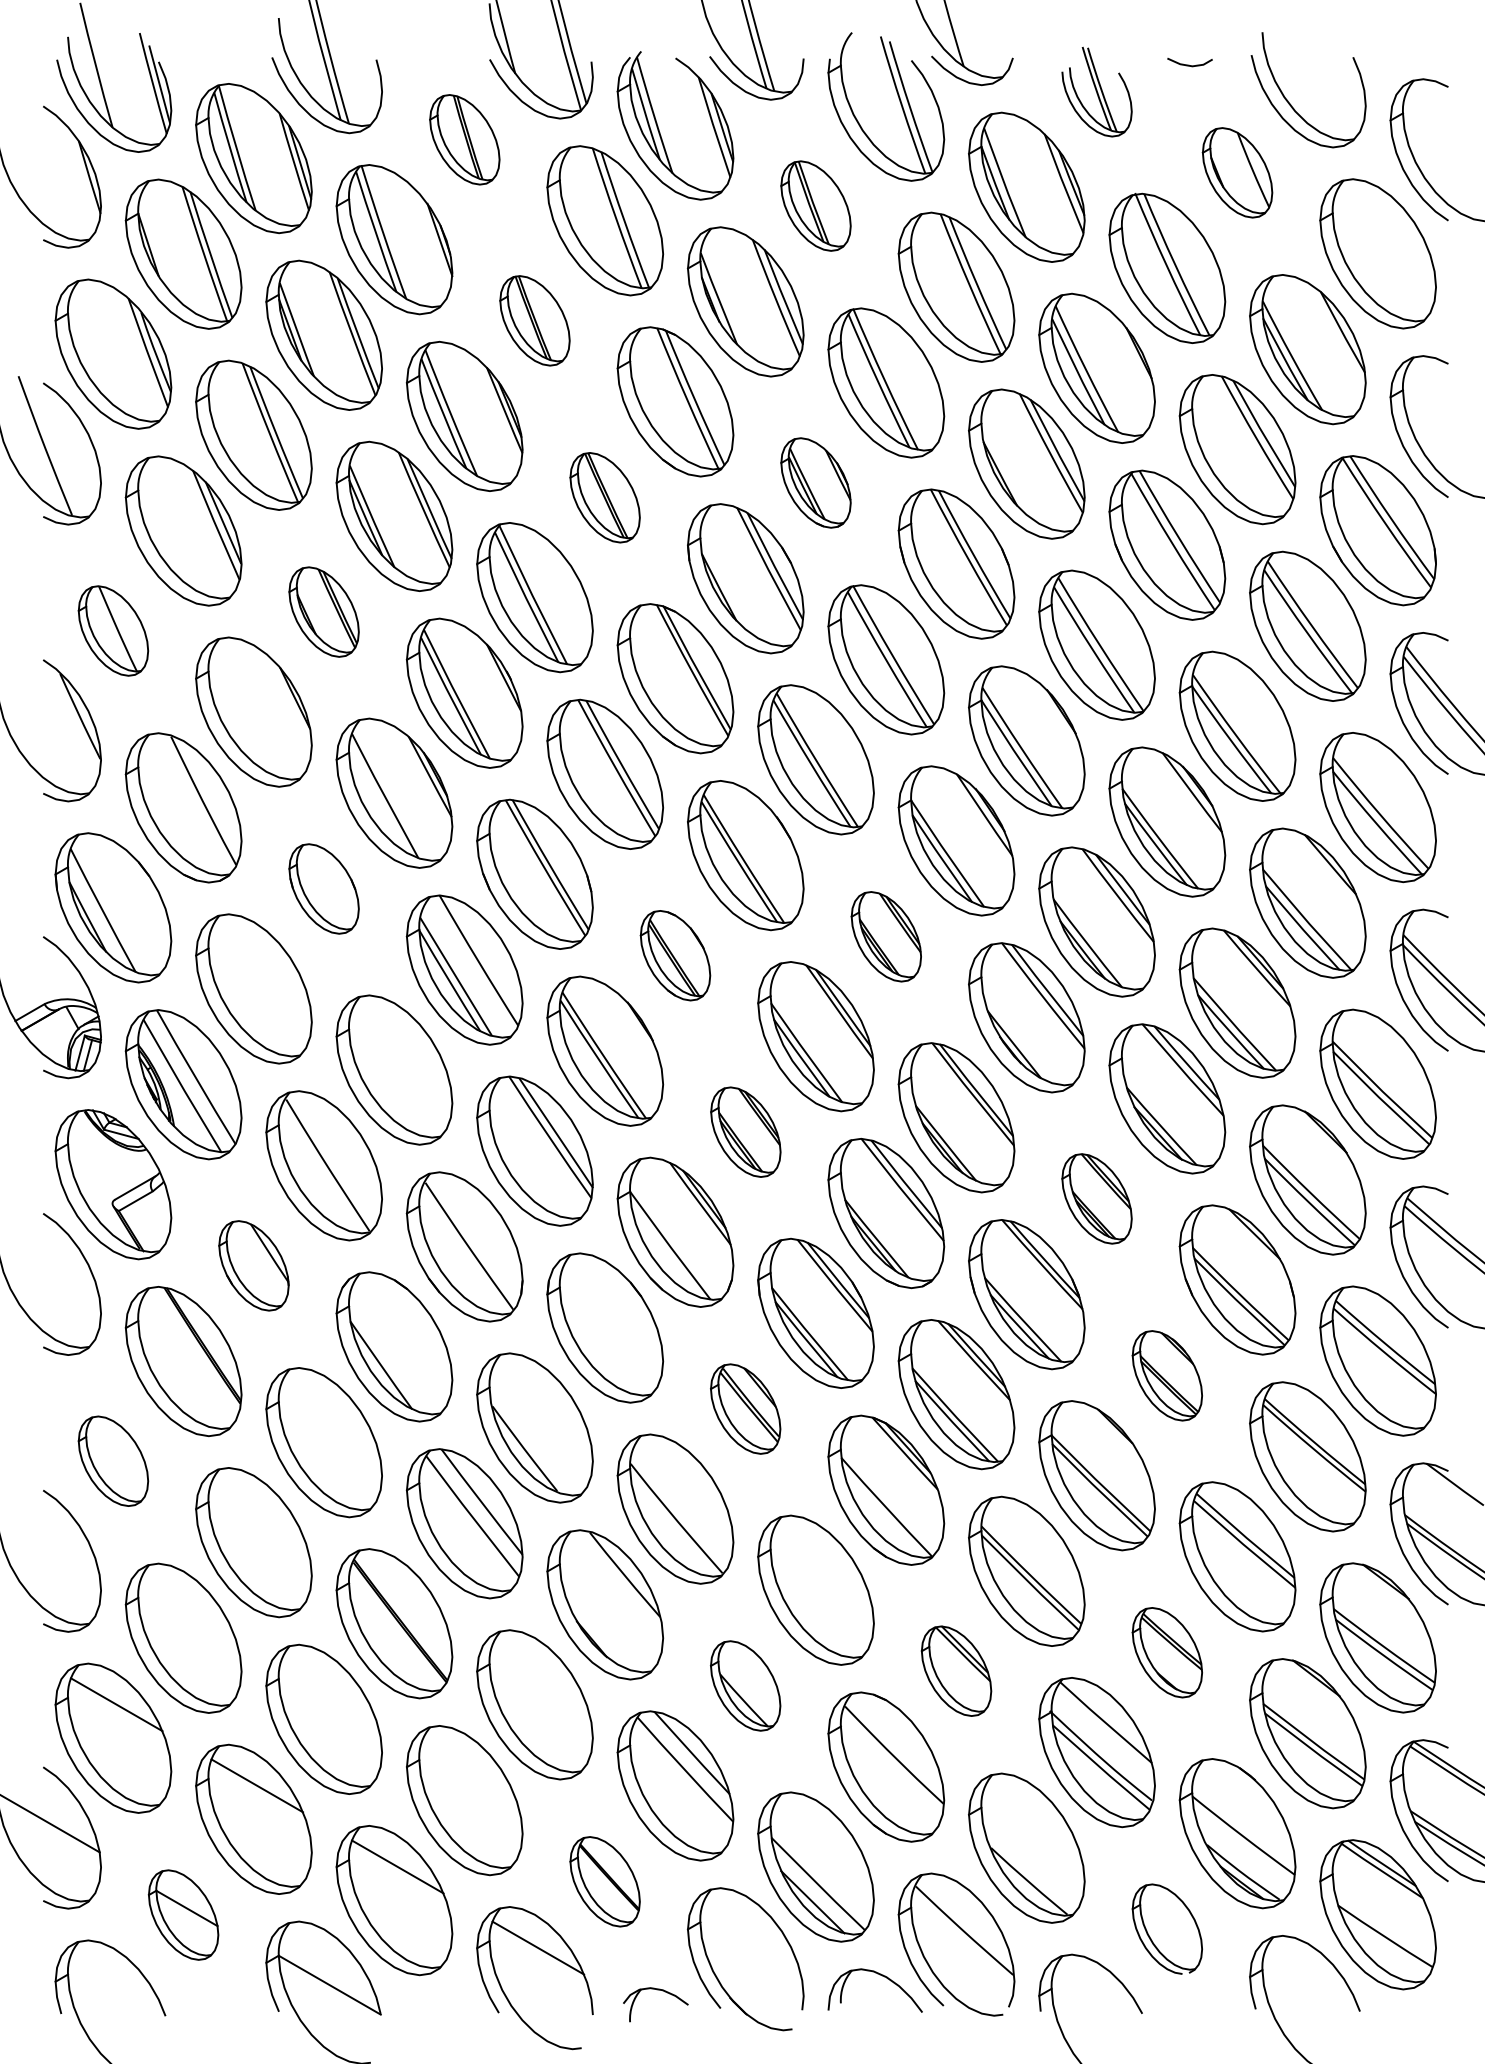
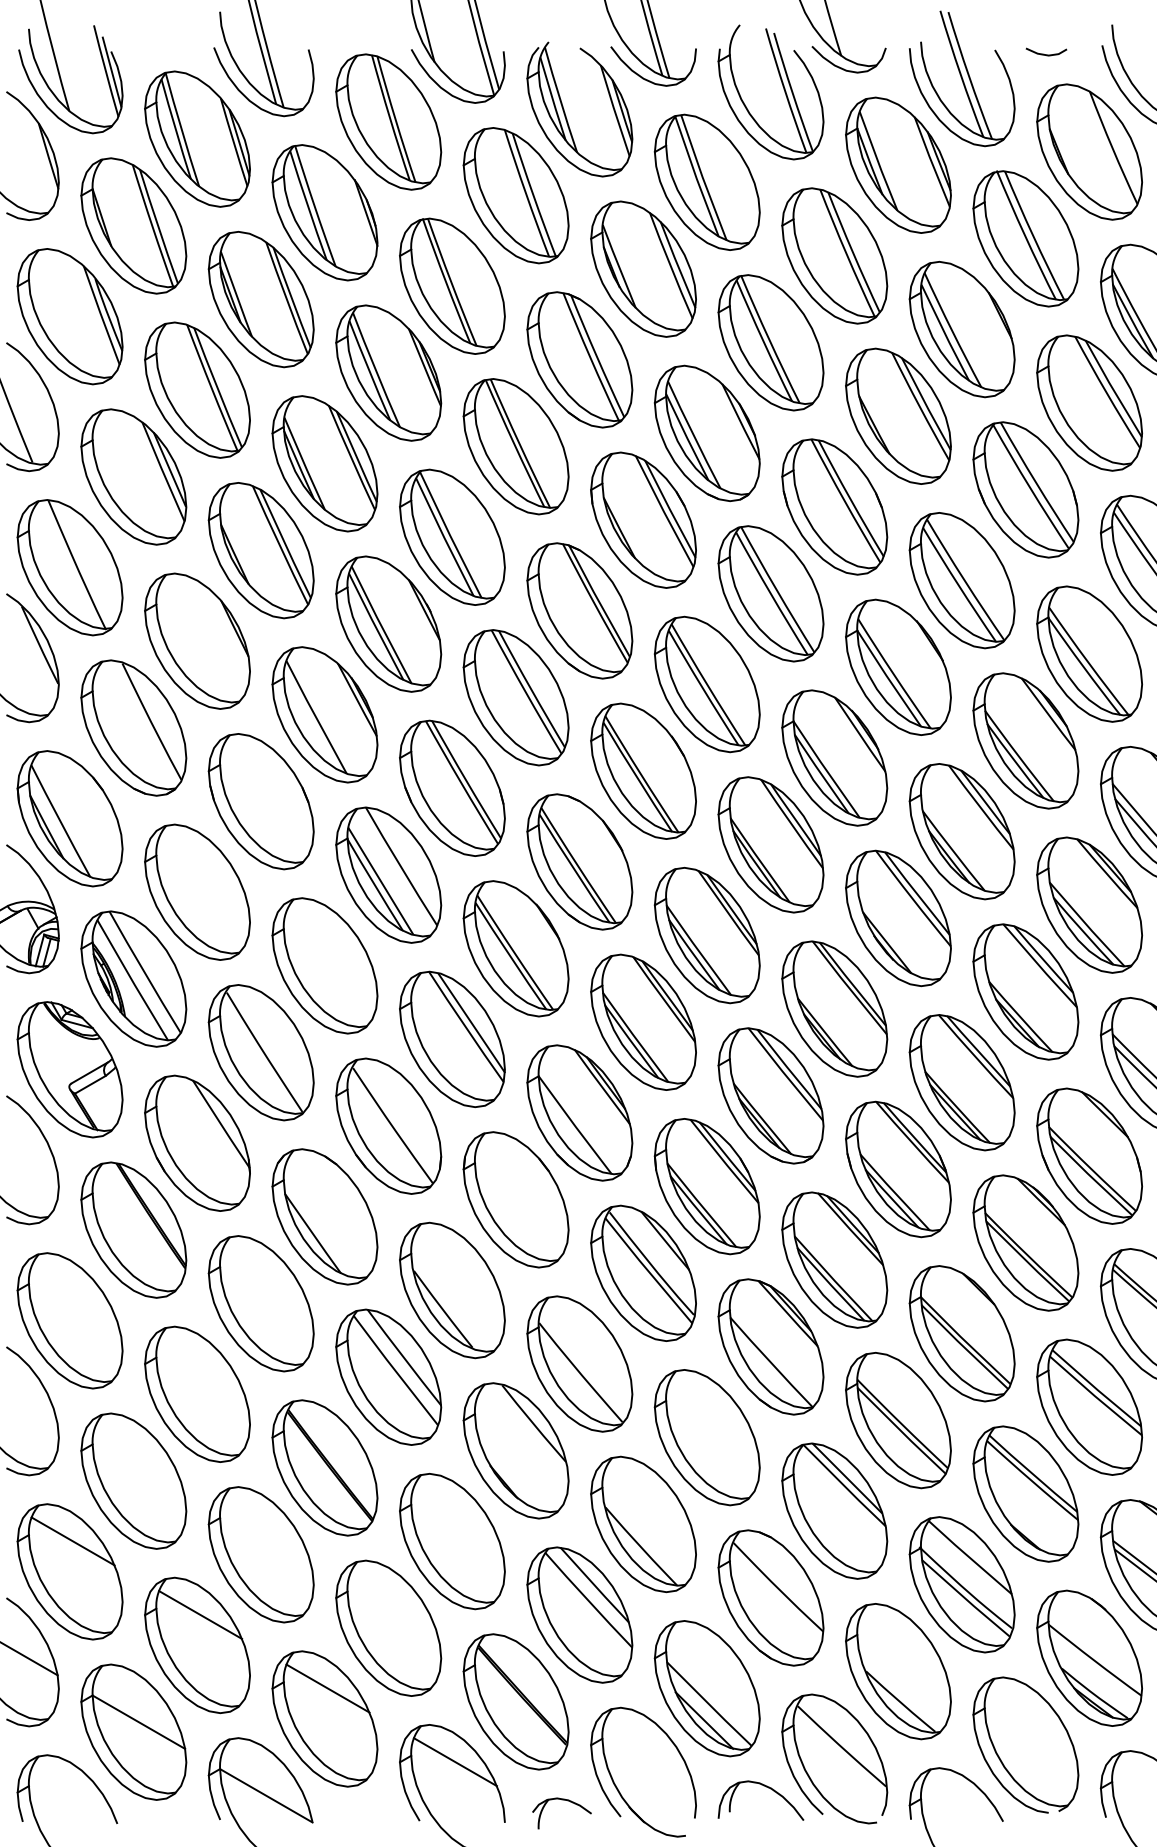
part: (1096, 91) -> (961, 78), size x1.67
part: (464, 139) -> (388, 121), size x1.67
part: (1237, 172) -> (1089, 151), size x1.67
part: (815, 205) -> (706, 181), size x1.67
part: (534, 320) -> (451, 286), size x1.67
part: (815, 482) -> (706, 432), size x1.67
part: (604, 497) -> (515, 446), size x1.67
part: (323, 611) -> (260, 549), size x1.67
part: (113, 630) -> (70, 567), size x1.67
part: (323, 888) -> (260, 801), size x1.67
part: (886, 936) -> (771, 844), size x1.67
part: (675, 955) -> (579, 861), size x1.67
part: (745, 1131) -> (643, 1021), size x1.67
part: (1096, 1198) -> (961, 1082), size x1.67
part: (253, 1265) -> (197, 1143), size x1.67
part: (1167, 1375) -> (1026, 1242), size x1.67
part: (745, 1408) -> (643, 1272), size x1.67
part: (113, 1460) -> (70, 1319), size x1.67
part: (1167, 1652) -> (1026, 1494), size x1.67
part: (956, 1670) -> (834, 1510), size x1.67
part: (745, 1685) -> (643, 1523), size x1.67
part: (604, 1881) -> (515, 1701), size x1.67
part: (183, 1914) -> (133, 1731), size x1.67
part: (1167, 1928) -> (1026, 1744), size x1.67

